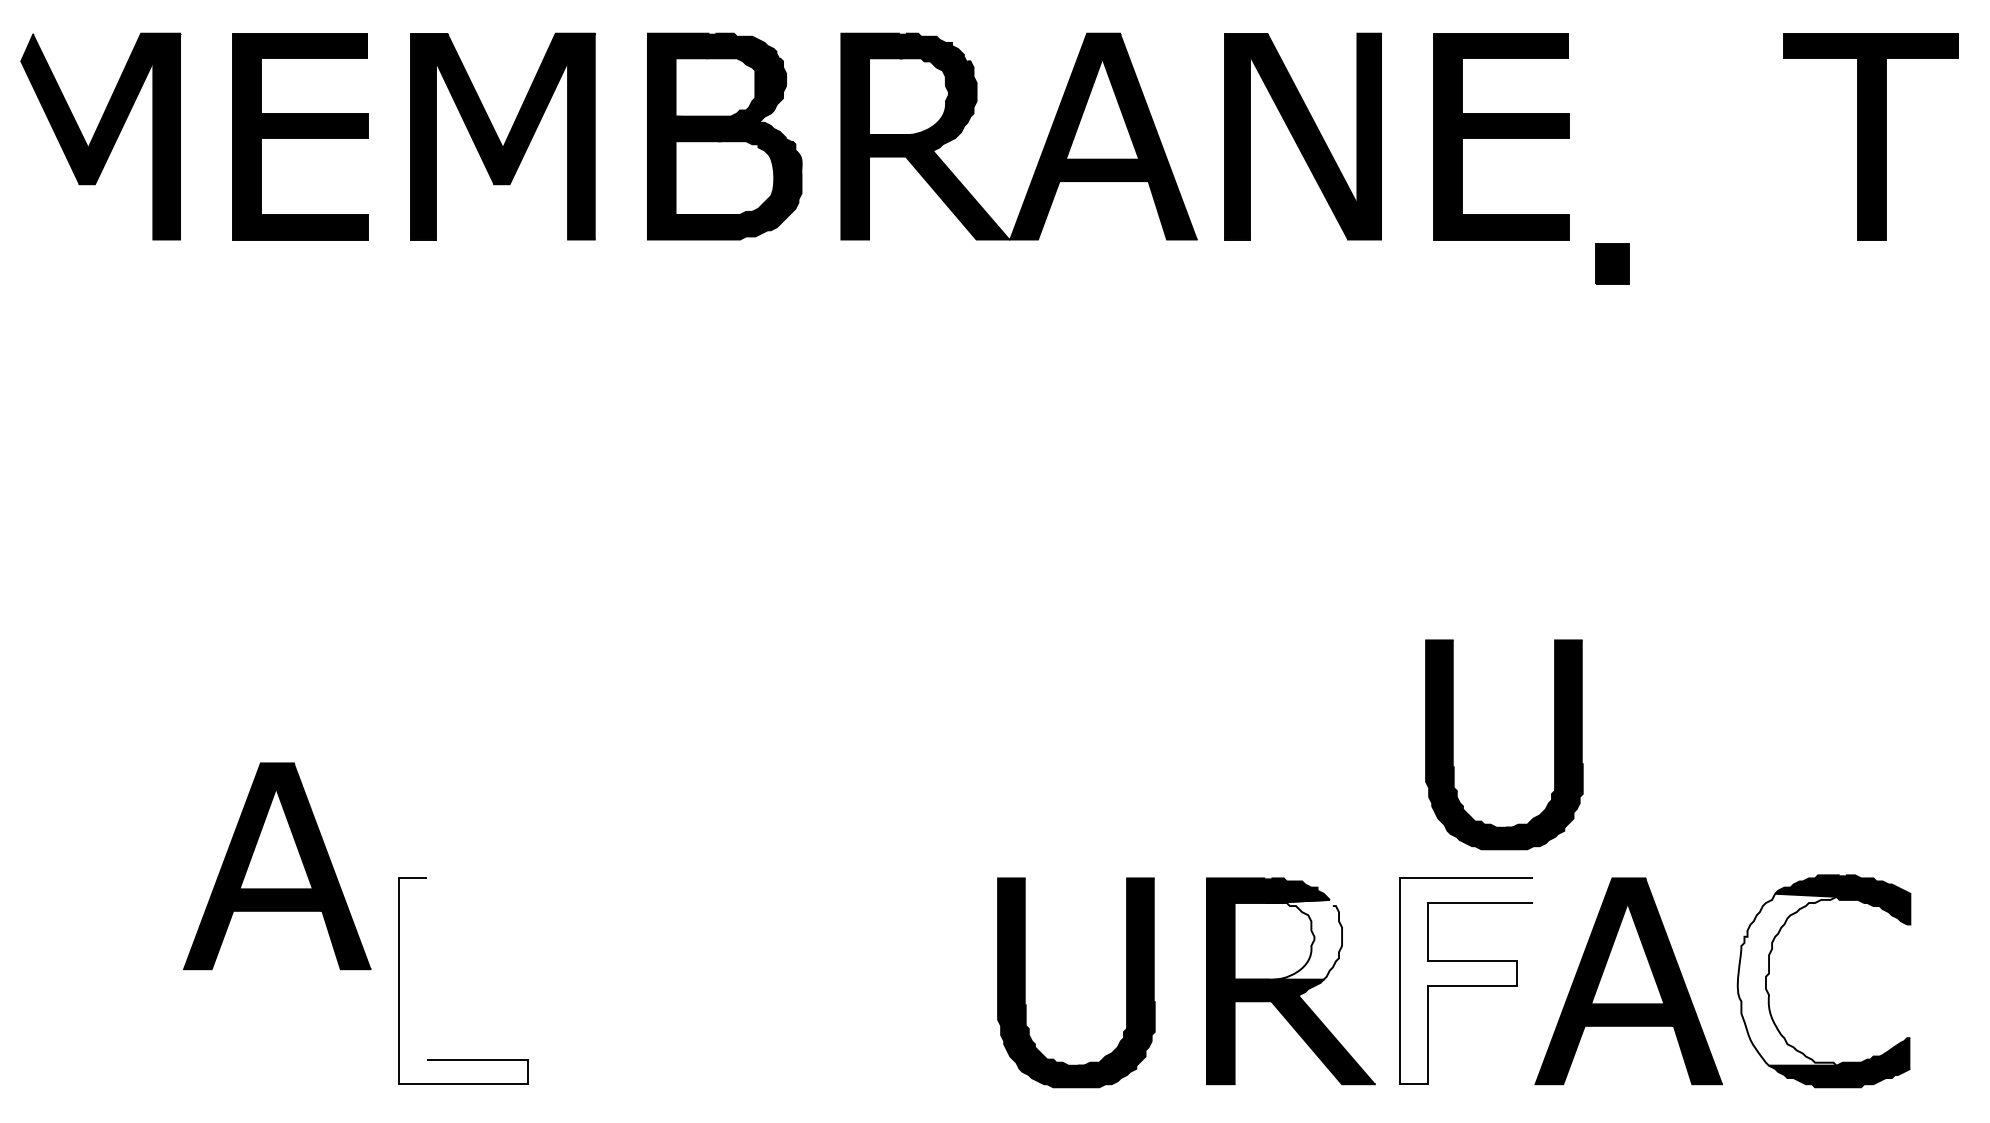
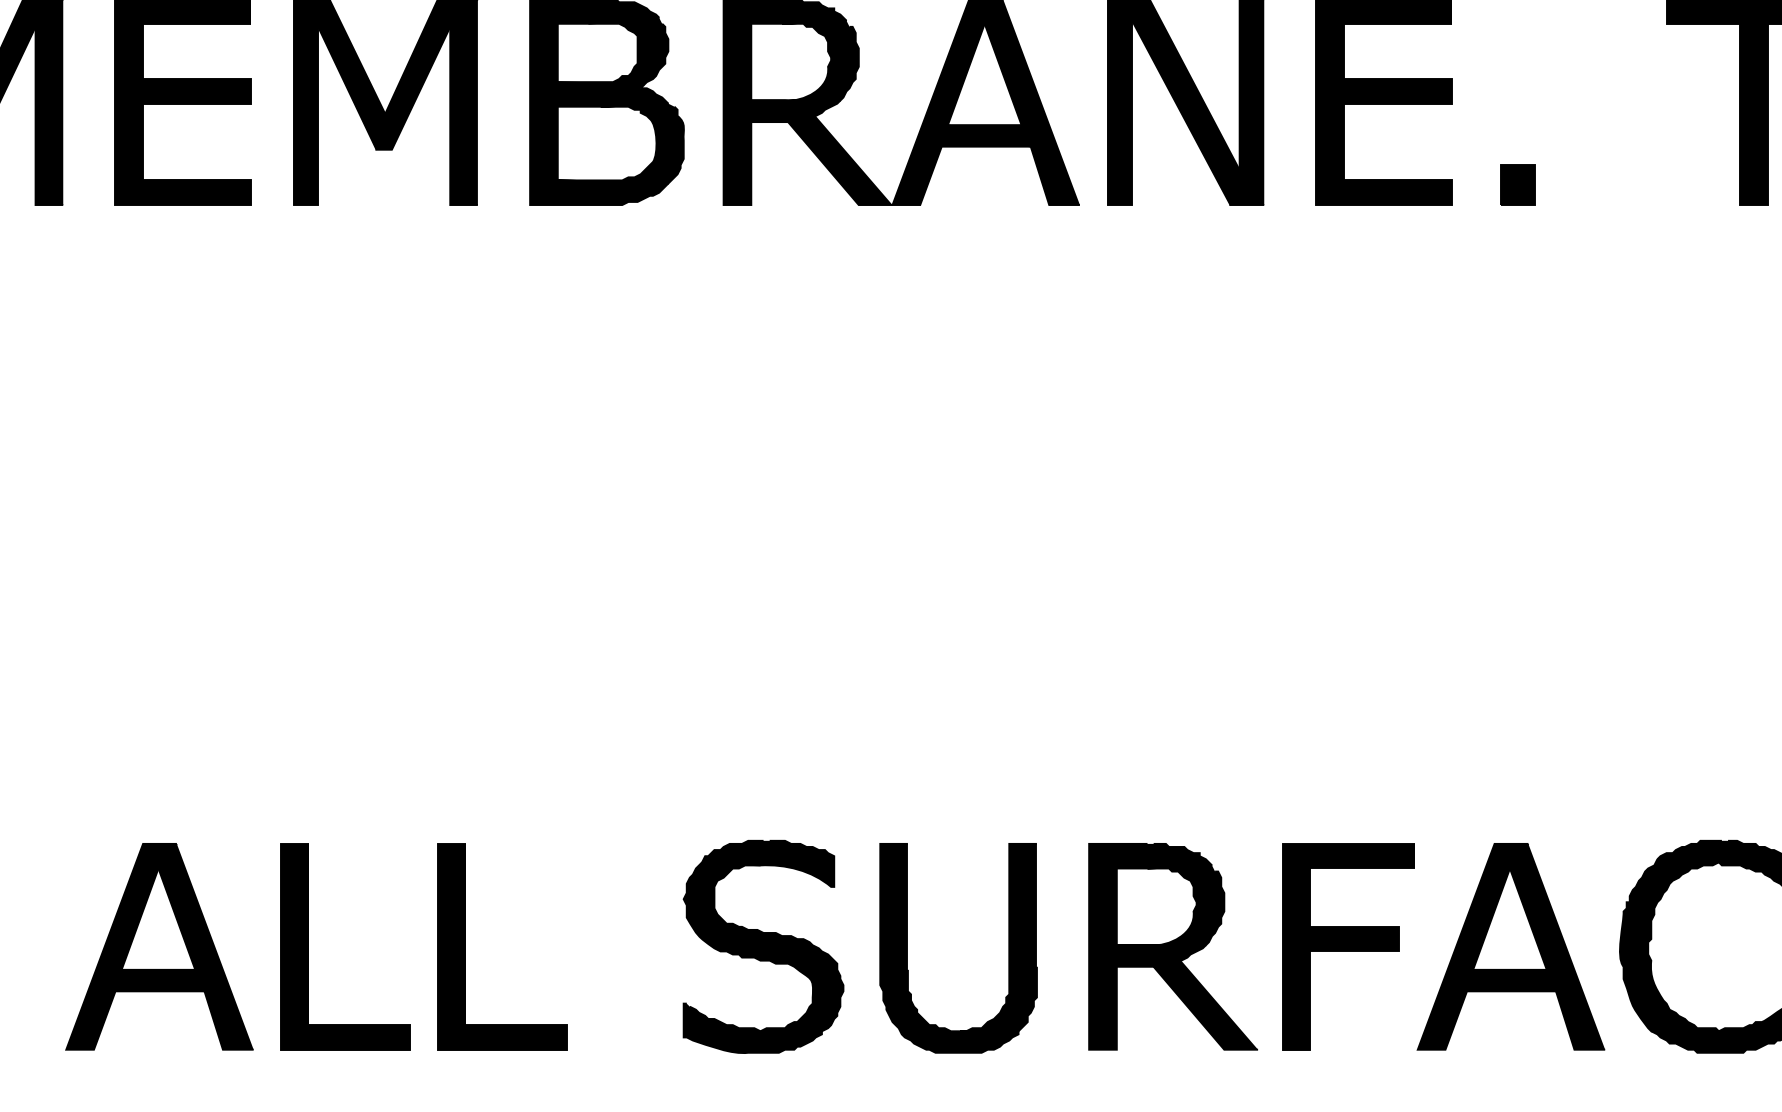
part: (1612, 263) -> (1517, 185), moved
part: (1554, 744) -> (1436, 710), removed
part: (277, 866) -> (159, 947), moved
fill: (1288, 939) -> (1170, 905), added
fill: (1786, 979) -> (1668, 945), added
part: (582, 980) -> (464, 946), added
fill: (463, 981) -> (345, 947), added
part: (881, 981) -> (763, 947), added
fill: (1466, 981) -> (1348, 947), added

